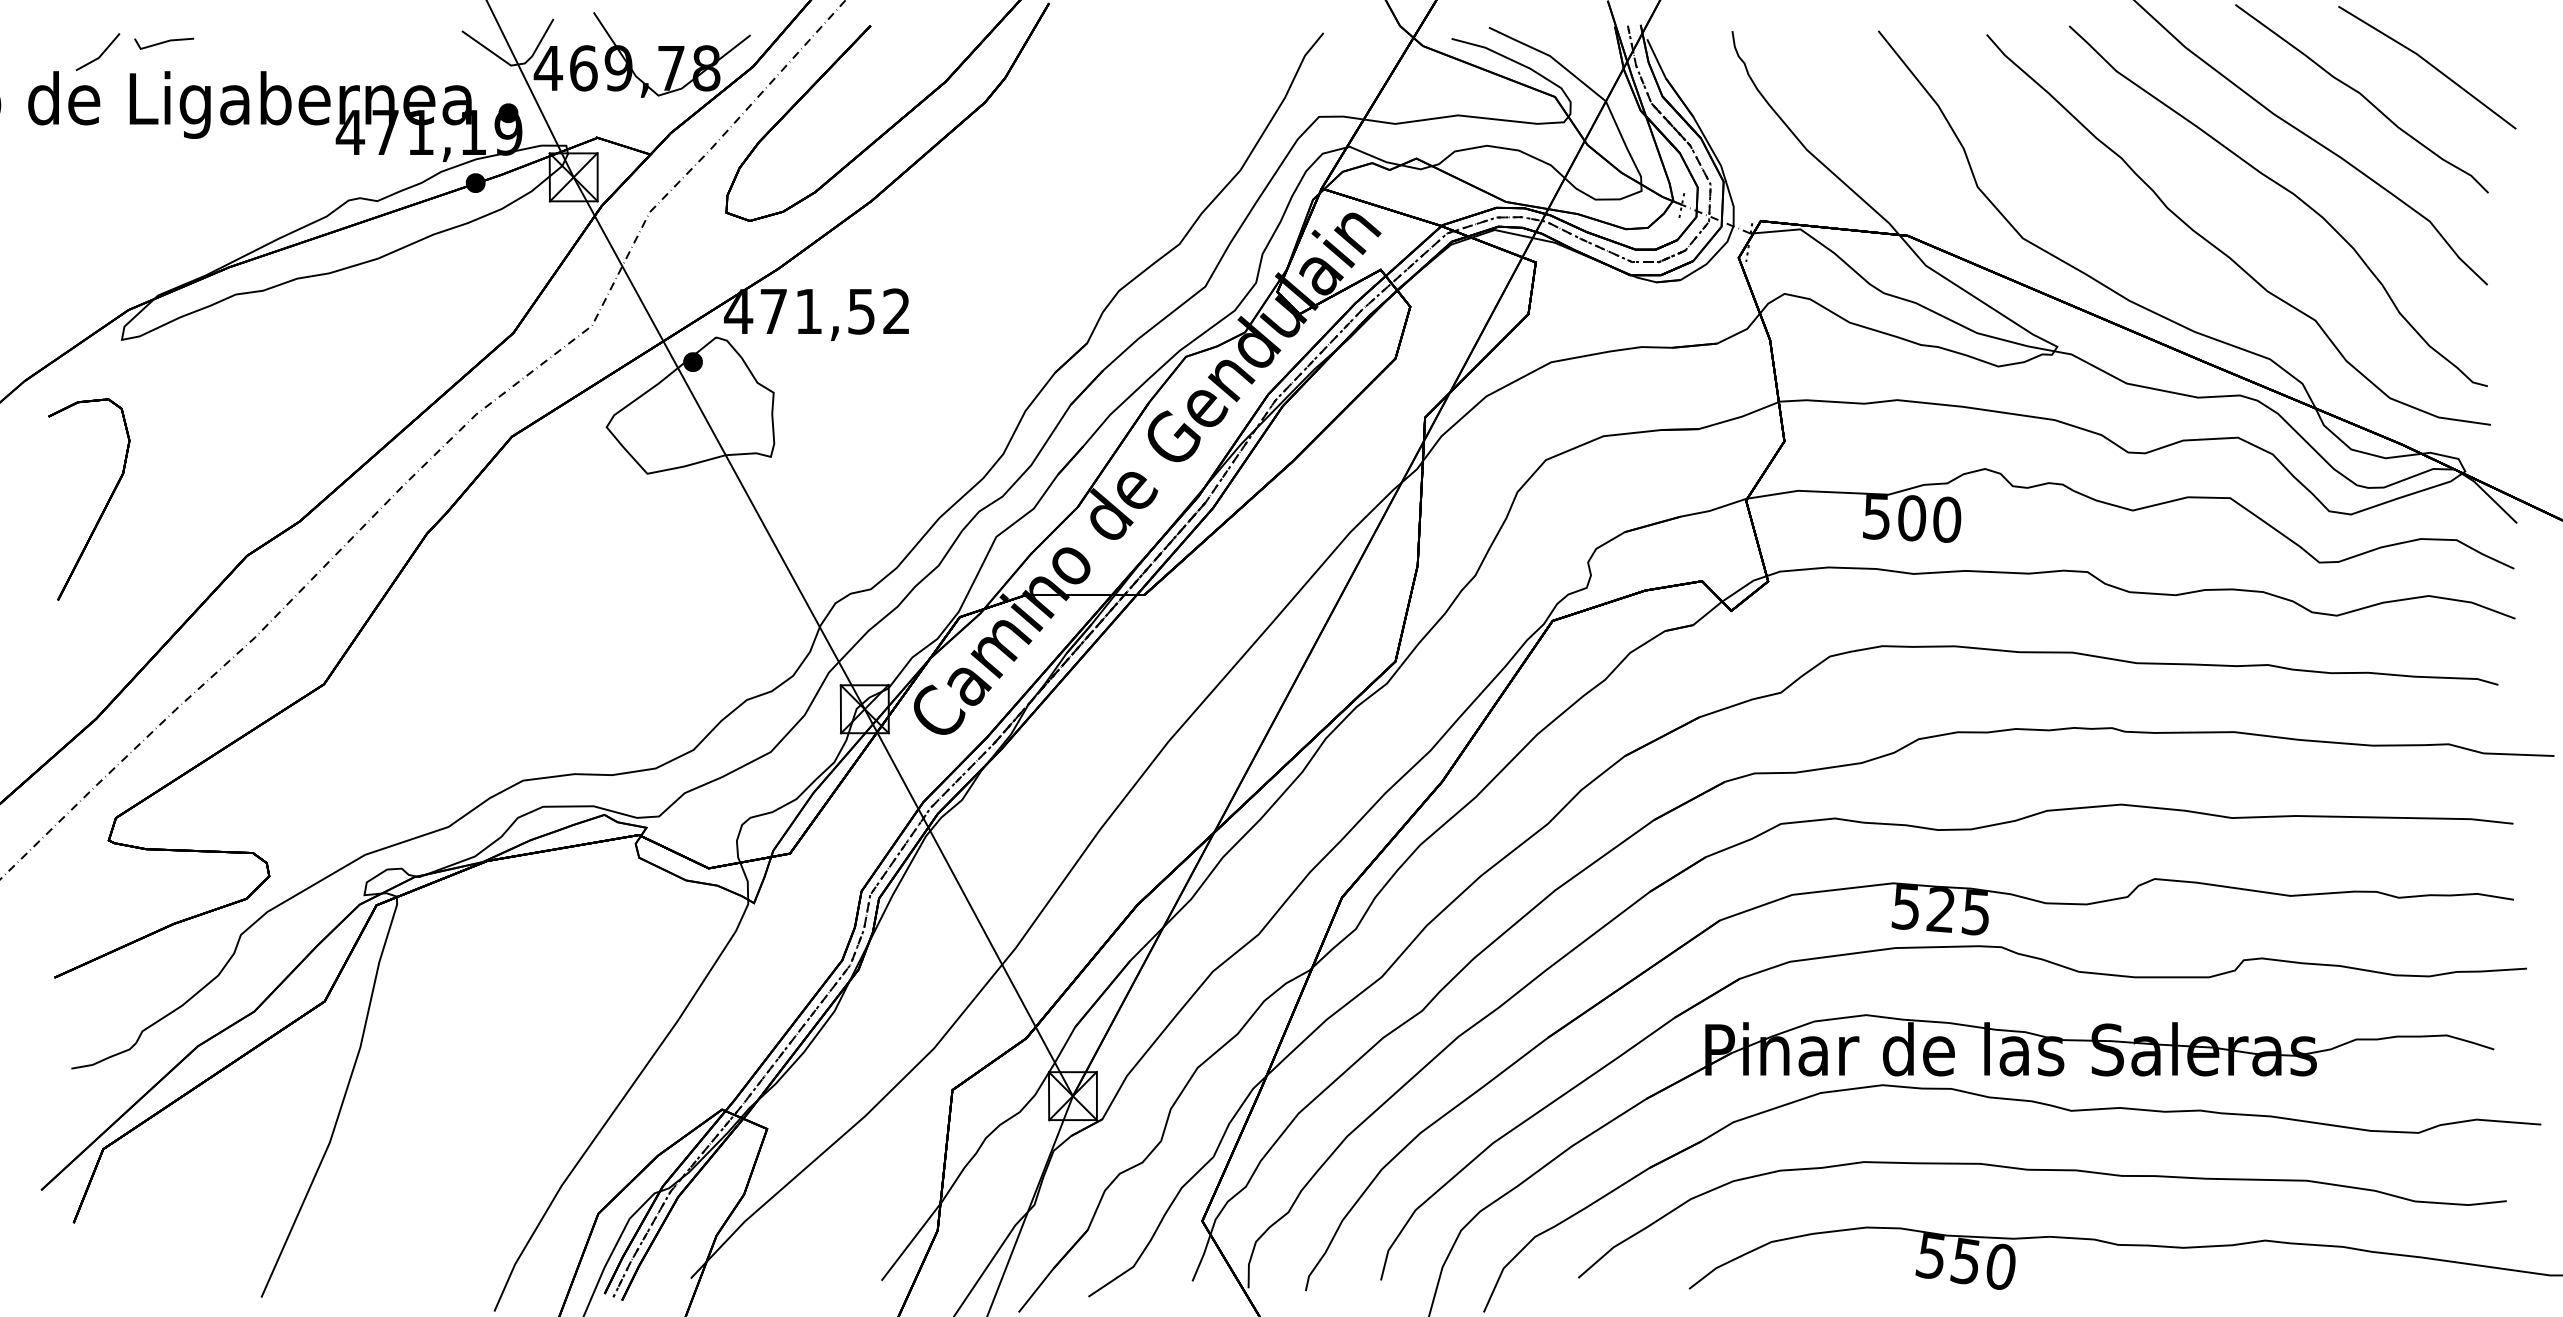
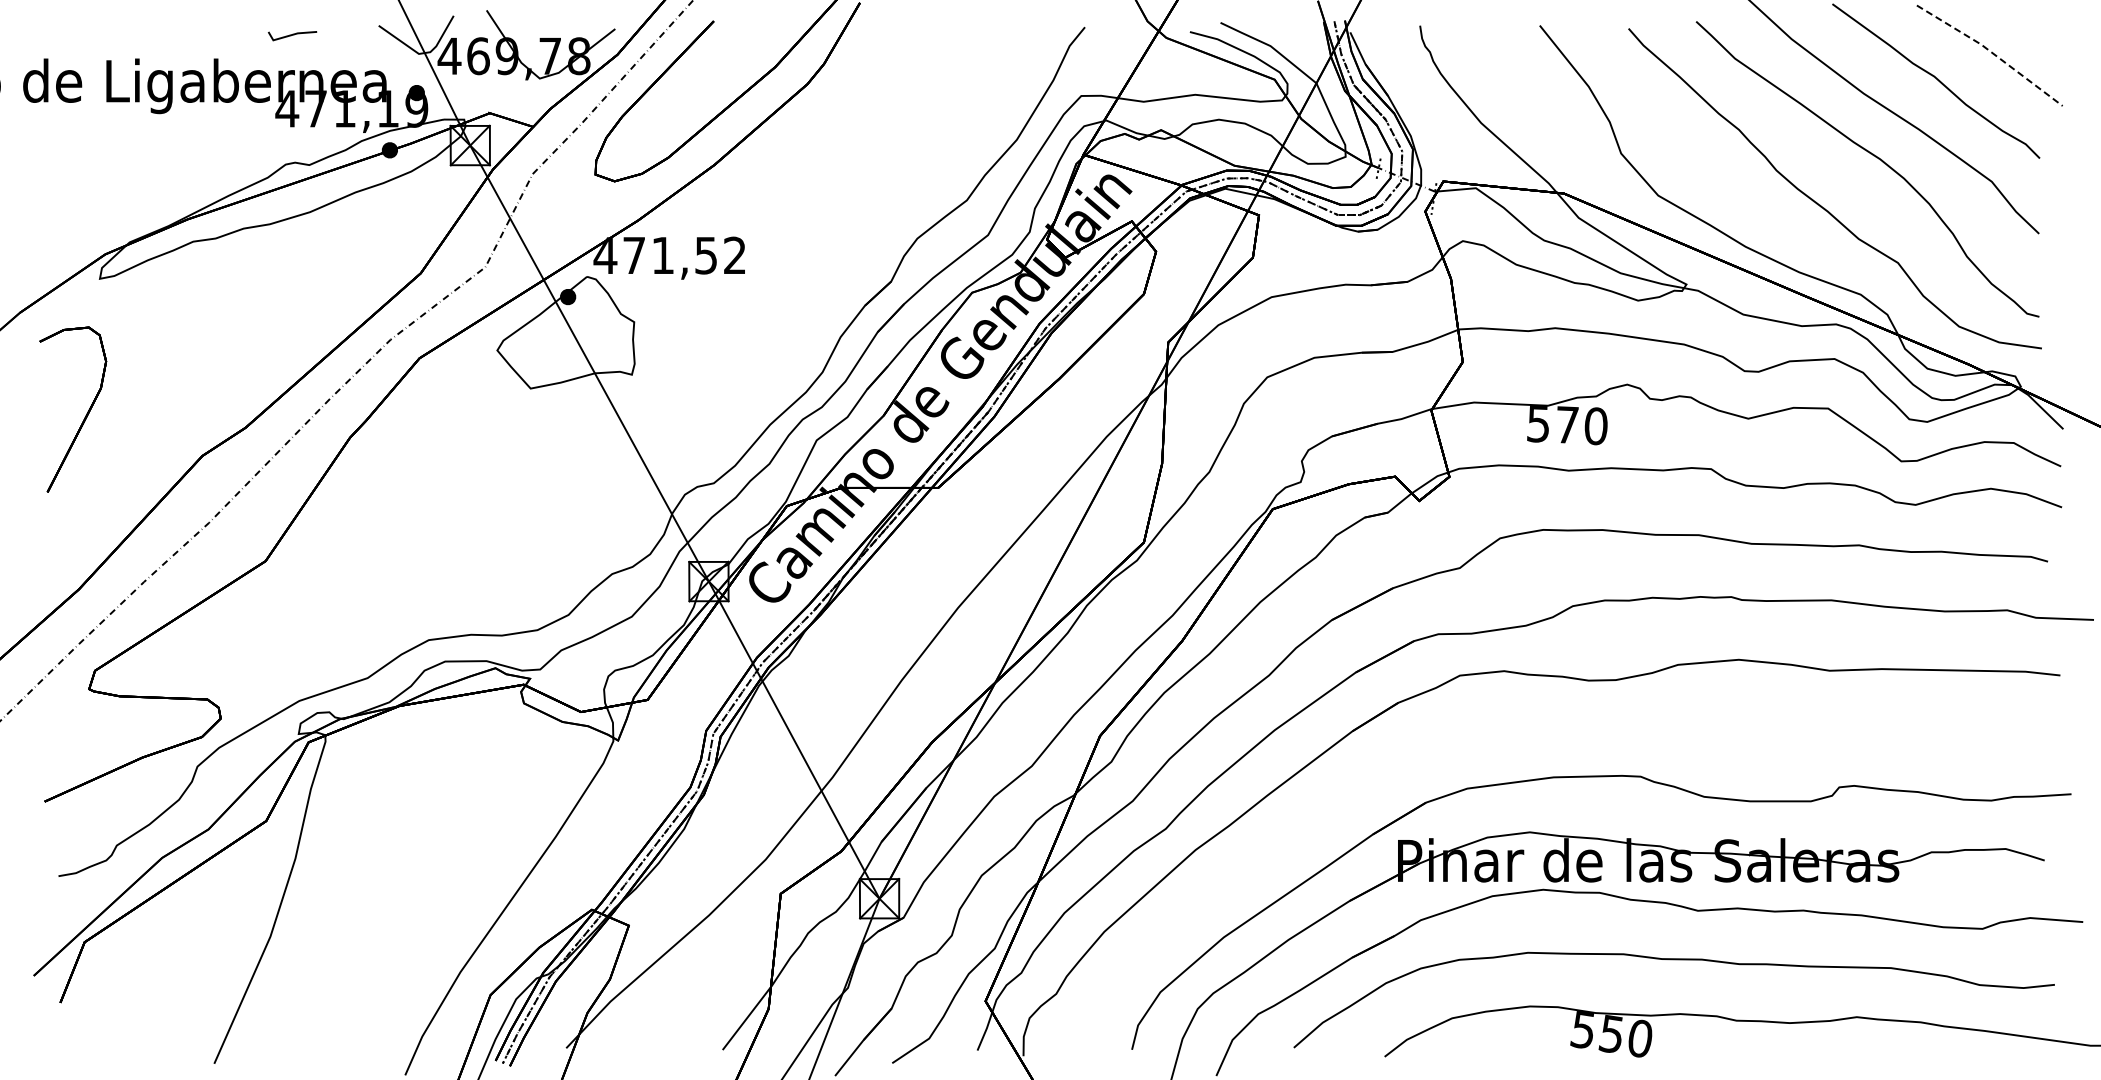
line: (164, 43) -> (292, 35), moved
line: (100, 54) -> (82, 44), removed
line: (2429, 63) -> (1991, 52), solid -> dashed
text: (1912, 517) -> (1567, 424), 500 -> 570
part: (1926, 931) -> (1579, 763), removed

